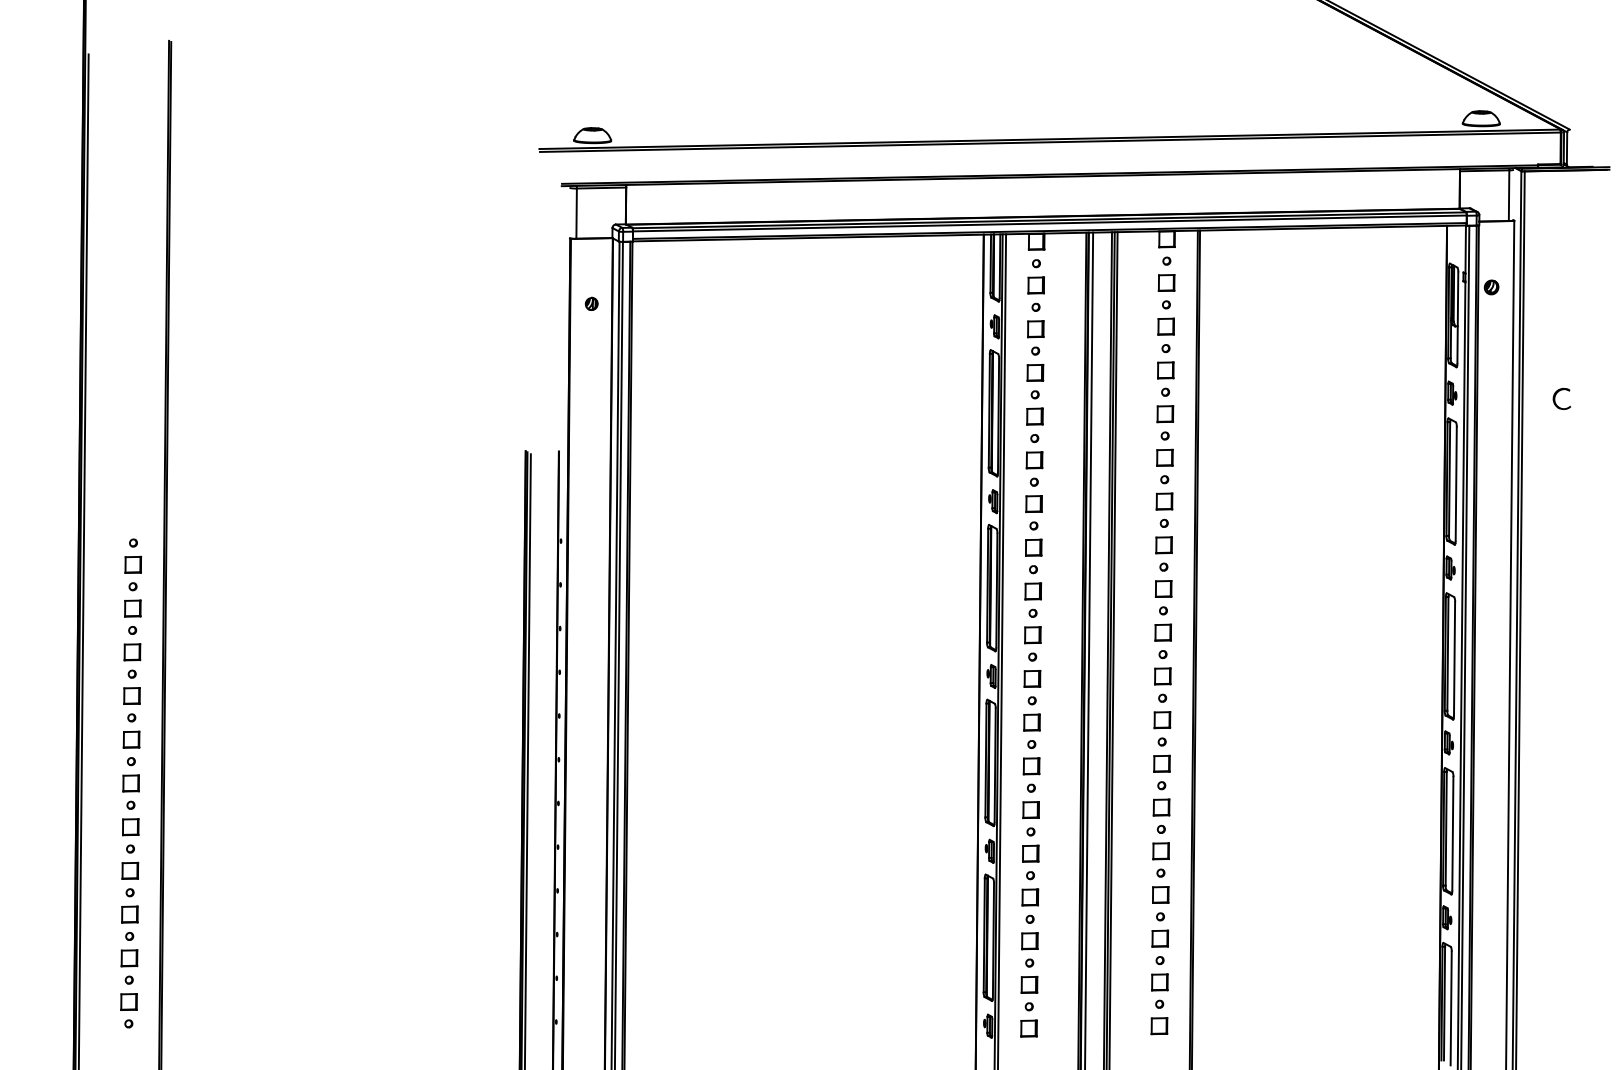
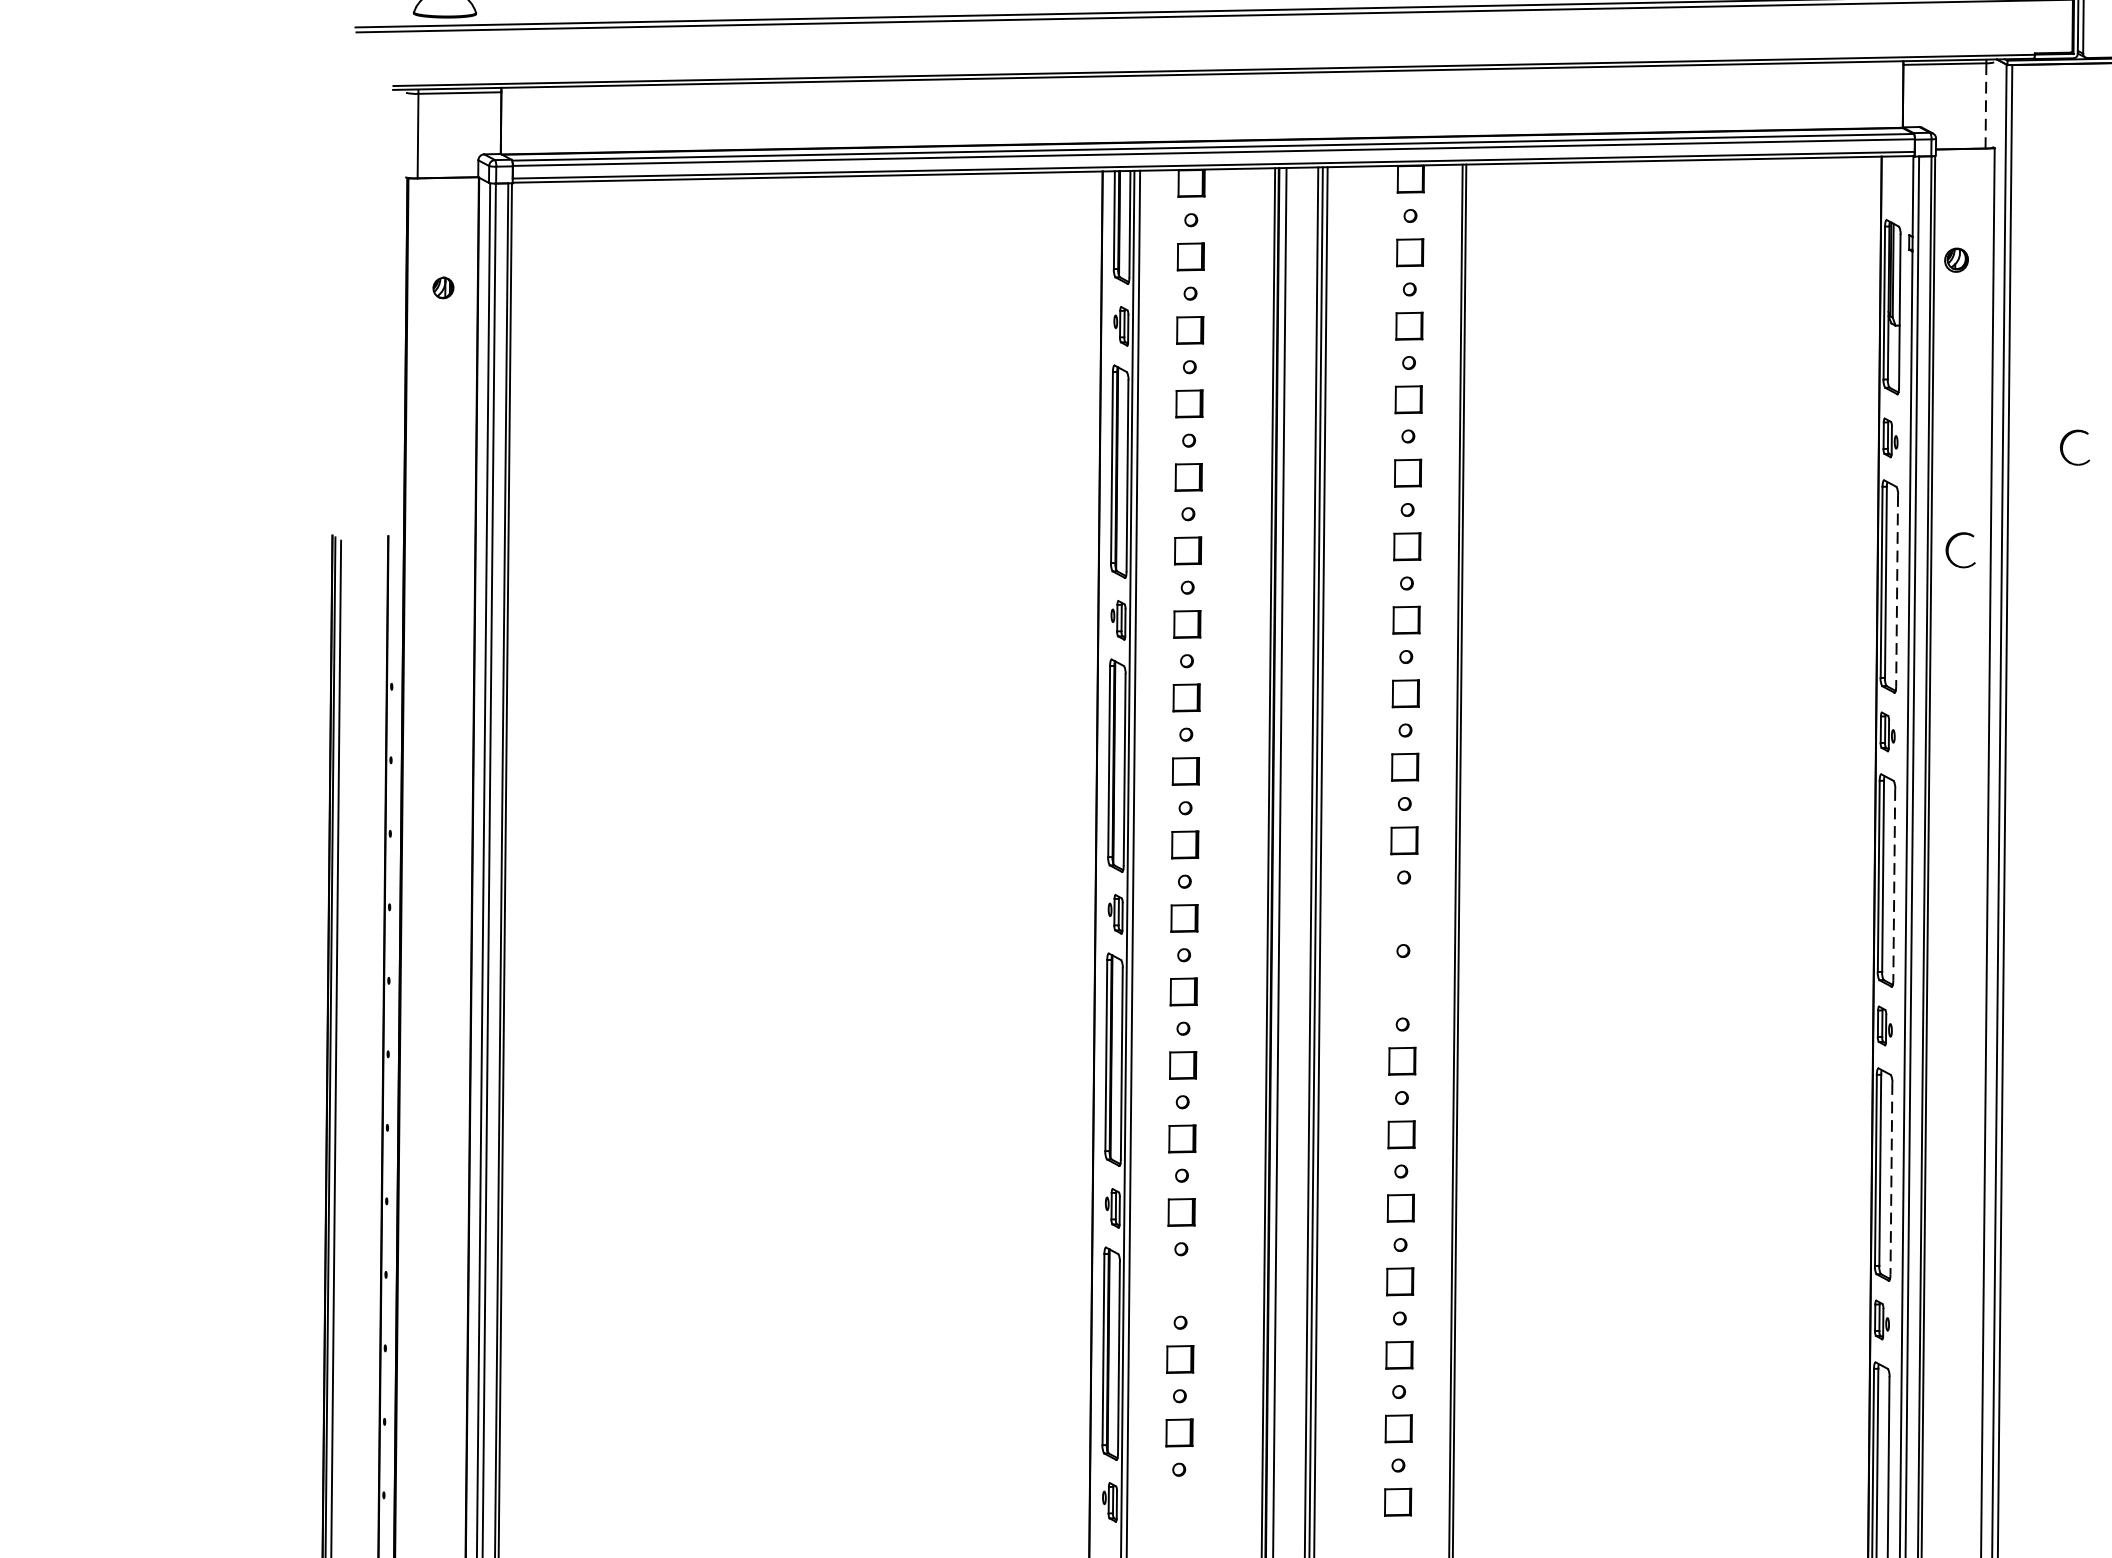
line: (1509, 196) -> (1986, 107), solid -> dashed
part: (1493, 459) -> (1959, 549), added
line: (1456, 483) -> (1897, 589), solid -> dashed
line: (1454, 658) -> (1894, 884), solid -> dashed
part: (1162, 676) -> (1403, 914), removed
part: (1162, 720) -> (1403, 988), removed
line: (1452, 833) -> (1890, 1178), solid -> dashed
part: (1030, 897) -> (1181, 1285), removed
part: (1028, 1028) -> (1177, 1506), removed

